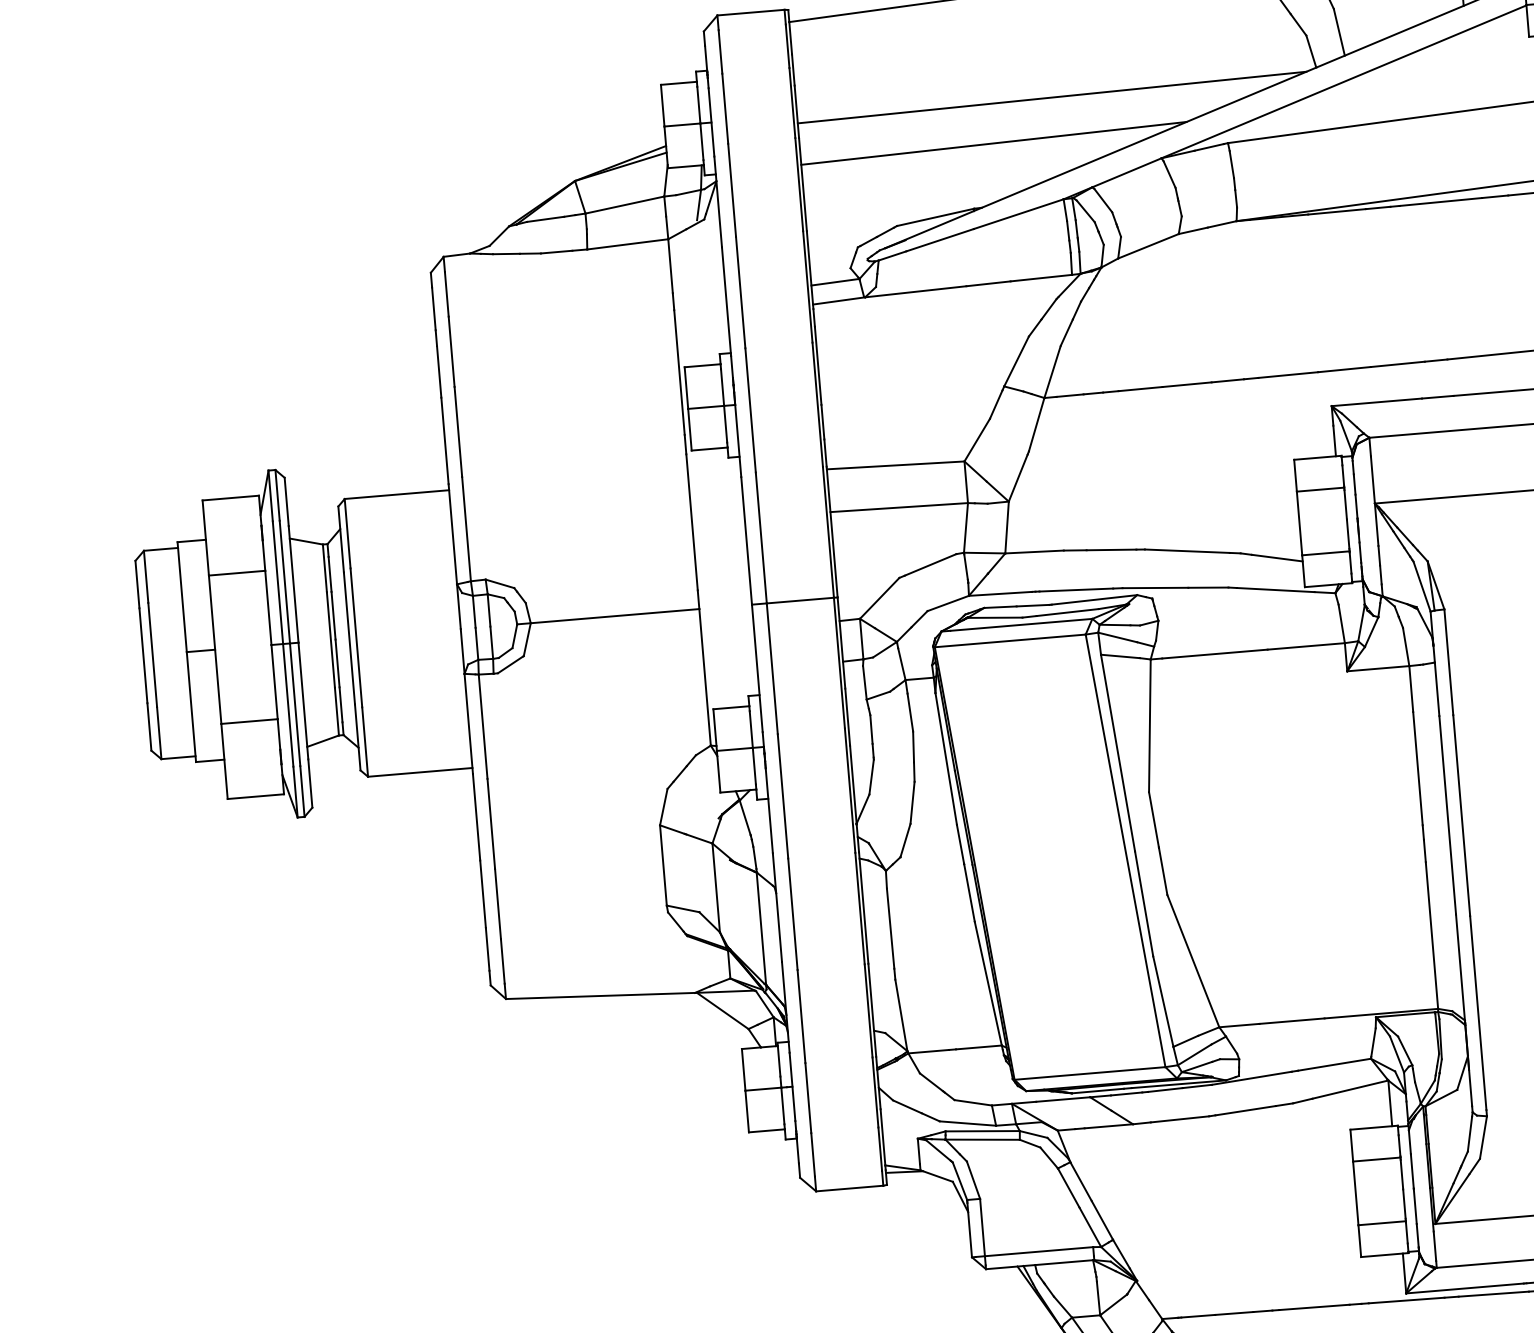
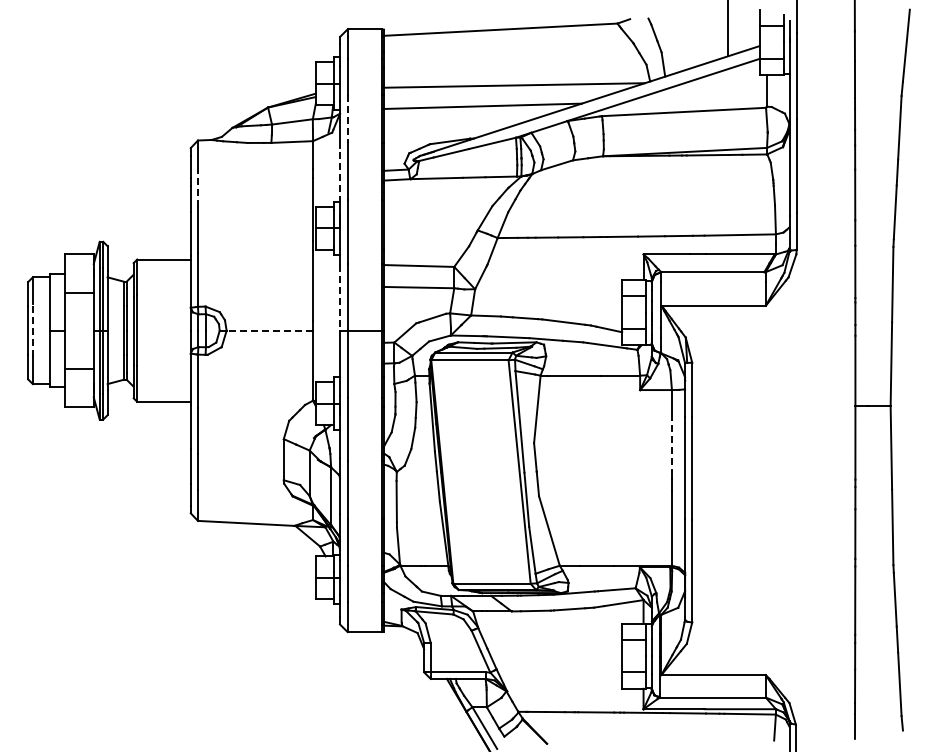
line: (731, 189) -> (347, 118), solid -> dashed
line: (727, 301) -> (340, 175), solid -> dashed
line: (450, 352) -> (197, 189), solid -> dashed
line: (747, 541) -> (340, 298), solid -> dashed
line: (614, 615) -> (269, 330), solid -> dashed
line: (151, 654) -> (32, 330), solid -> dashed
line: (1417, 770) -> (671, 443), solid -> dashed

